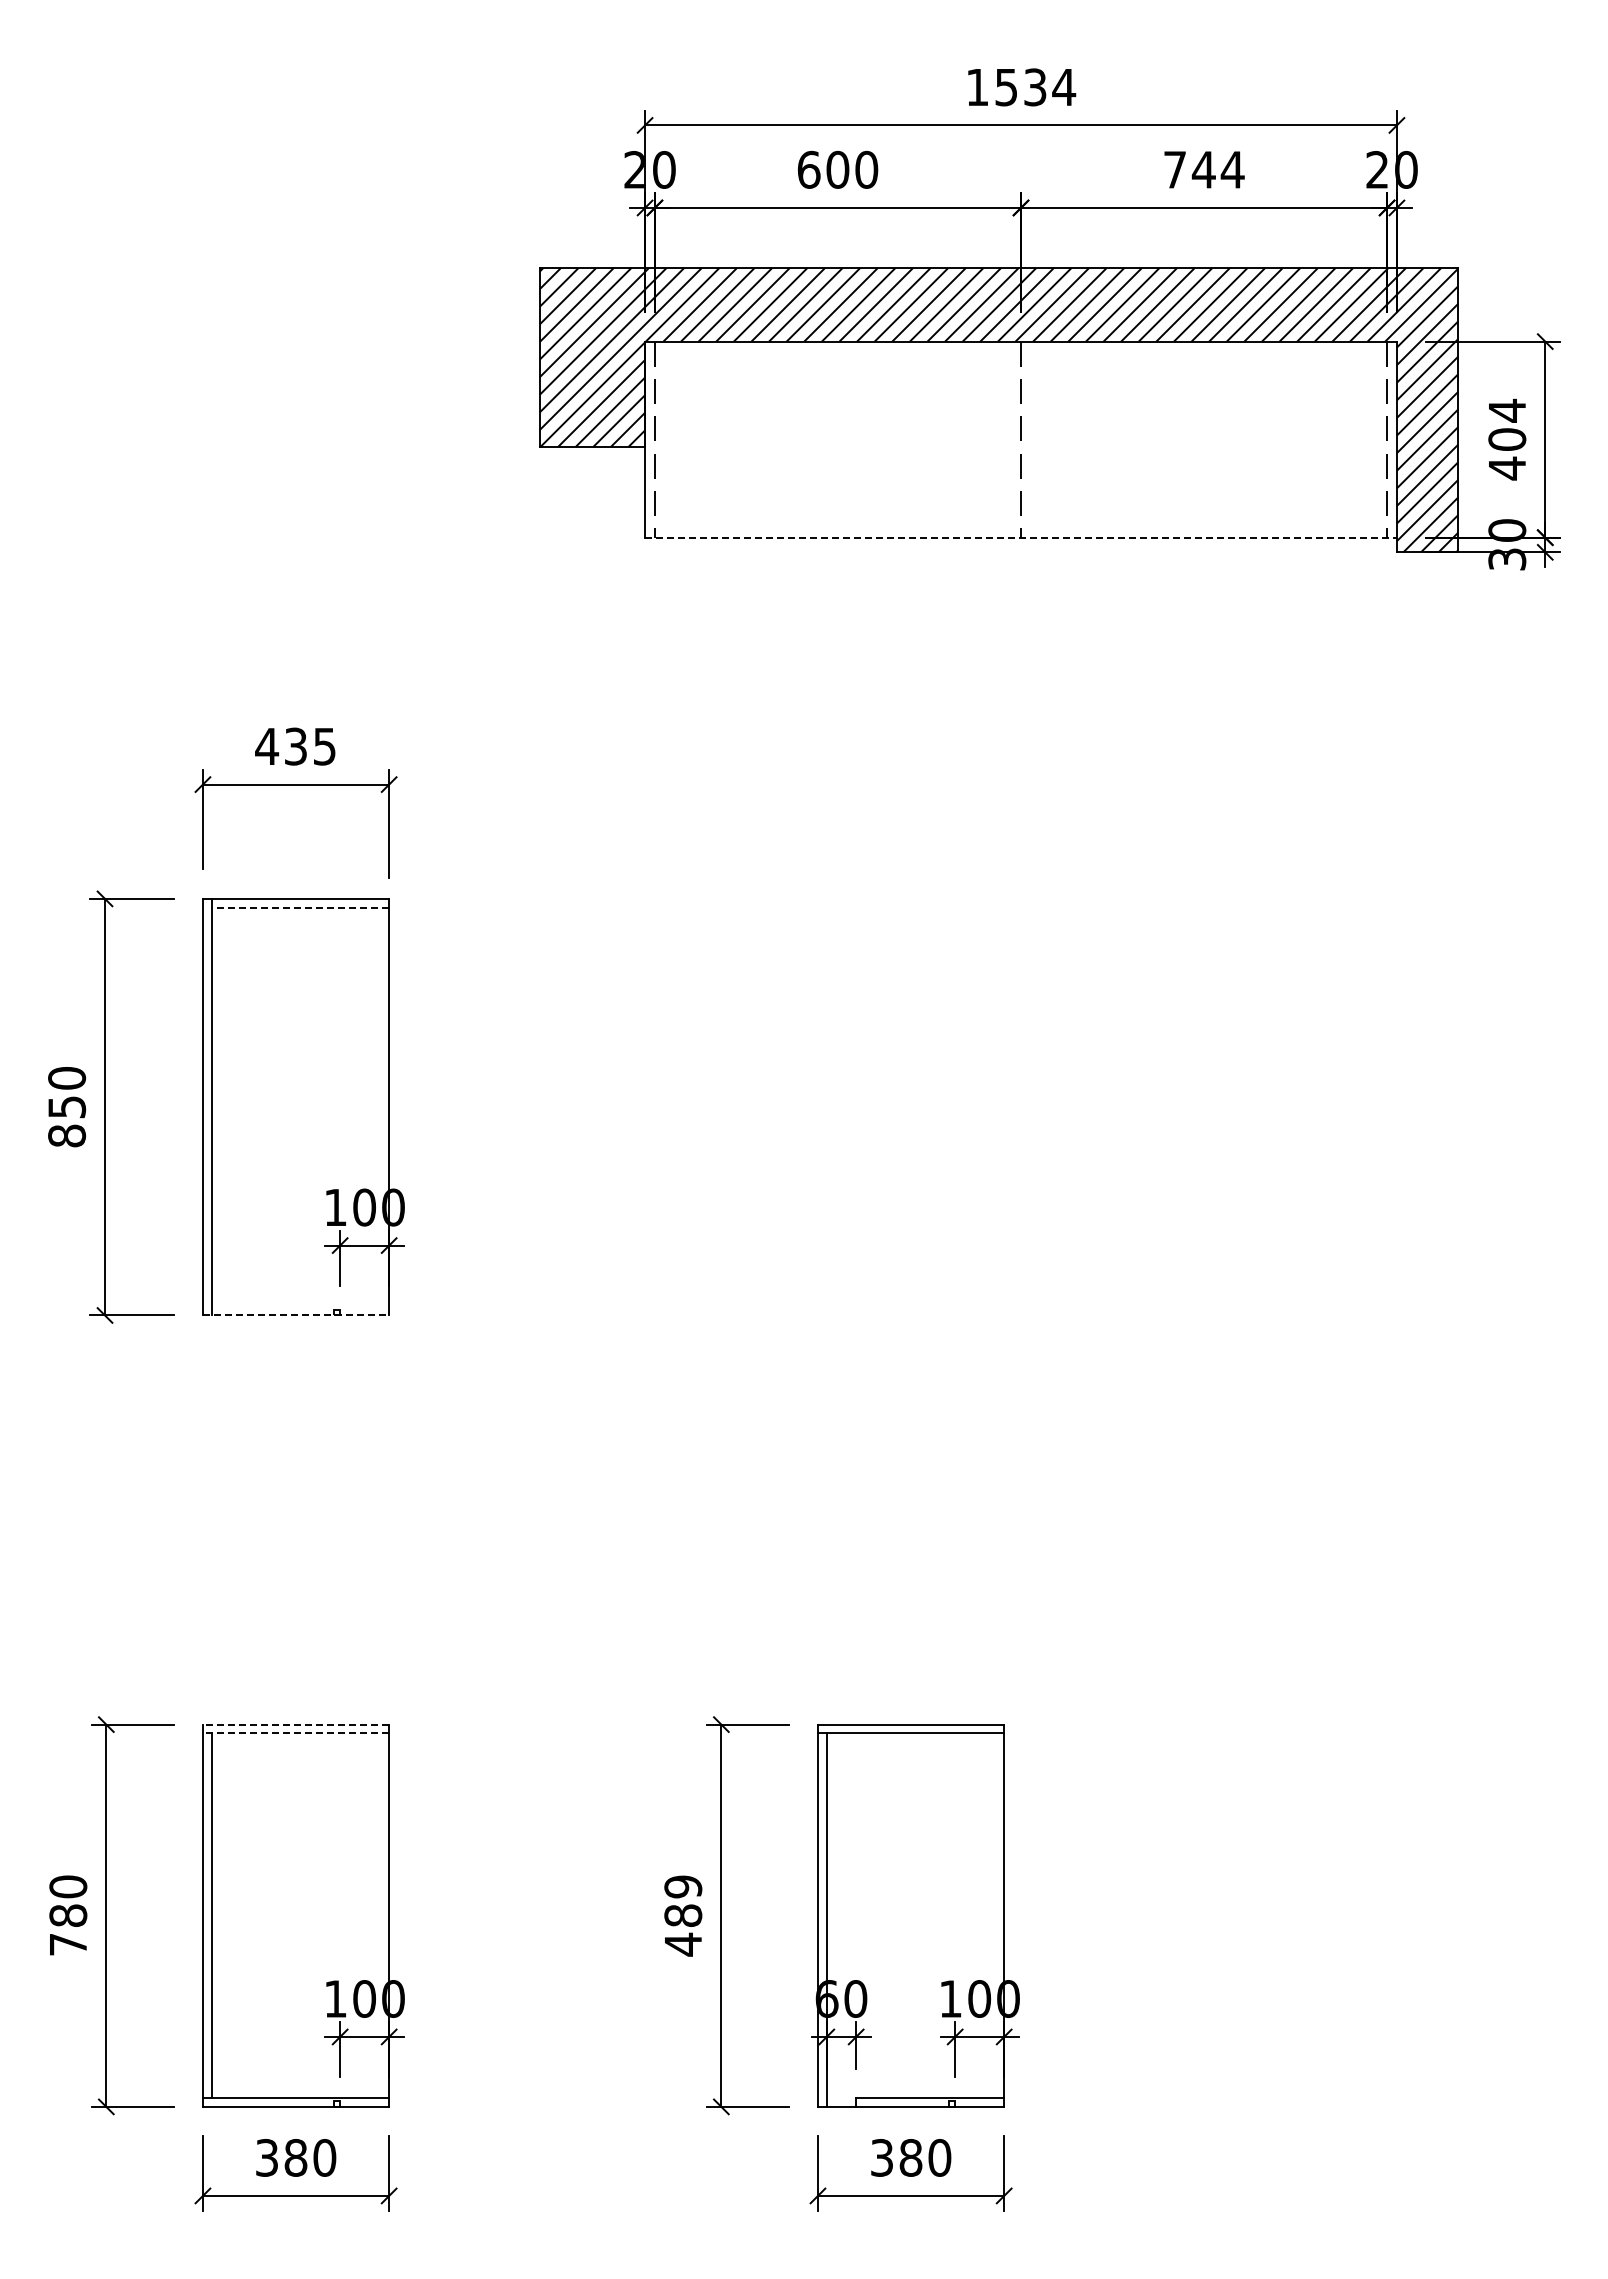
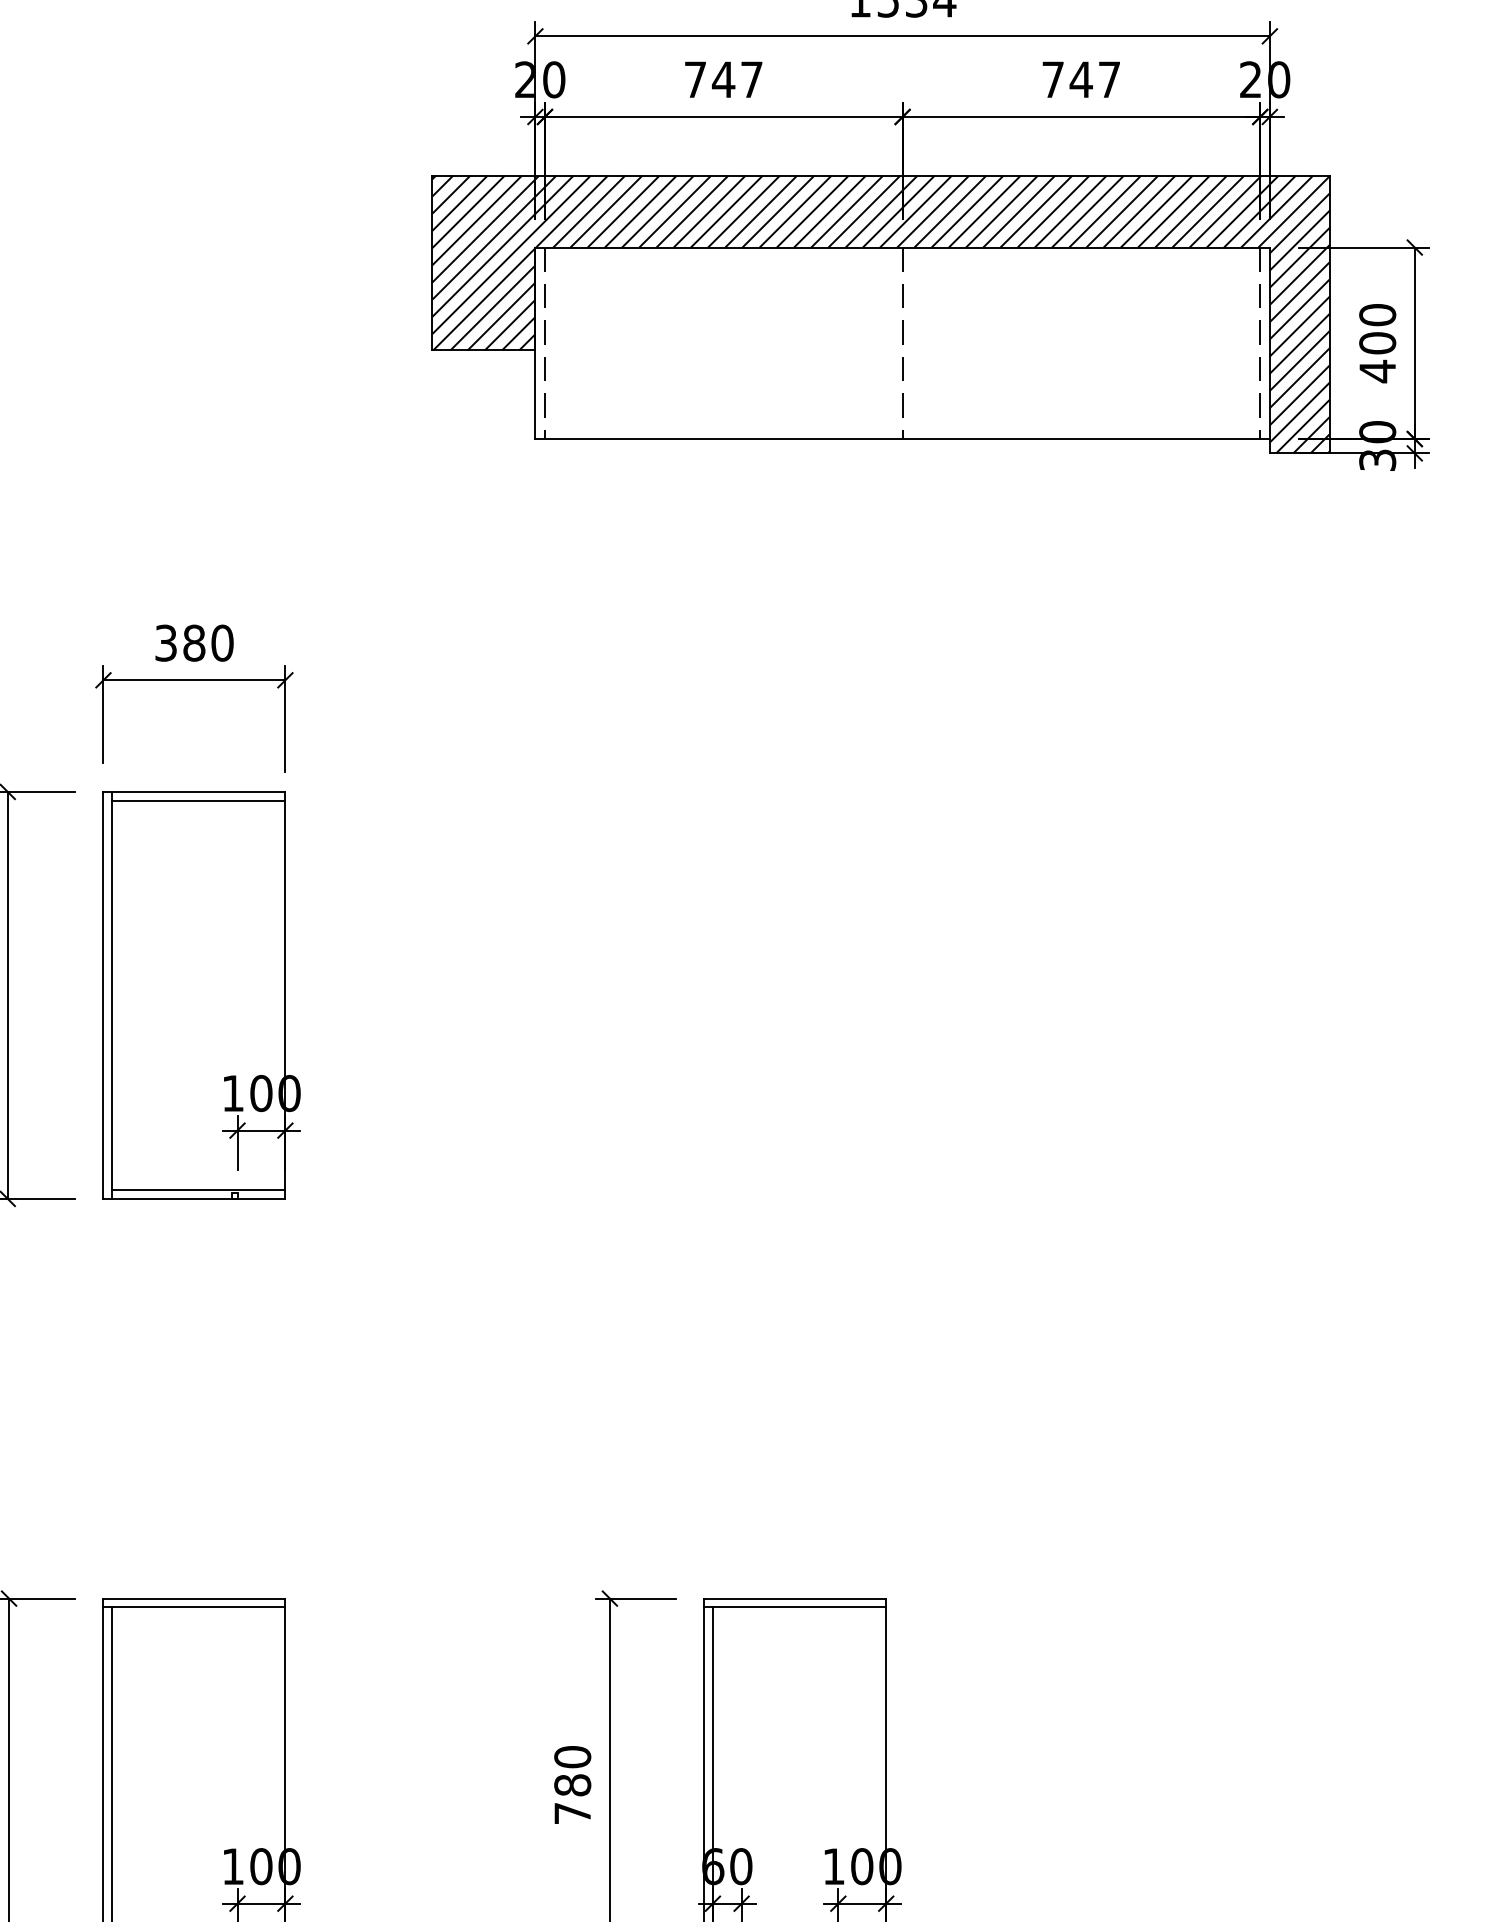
text: (837, 169) -> (723, 79), 600 -> 747
text: (1232, 169) -> (1109, 79), 744 -> 747
text: (1507, 410) -> (1377, 314), 404 -> 400
line: (1021, 537) -> (903, 438), dashed -> solid
text: (295, 746) -> (193, 643), 435 -> 380
line: (300, 907) -> (198, 800), dashed -> solid
line: (300, 1306) -> (198, 1190), added
line: (296, 1315) -> (194, 1198), dashed -> solid
line: (295, 1724) -> (193, 1598), dashed -> solid
line: (295, 1733) -> (193, 1607), dashed -> solid
text: (683, 1915) -> (572, 1785), 489 -> 780

